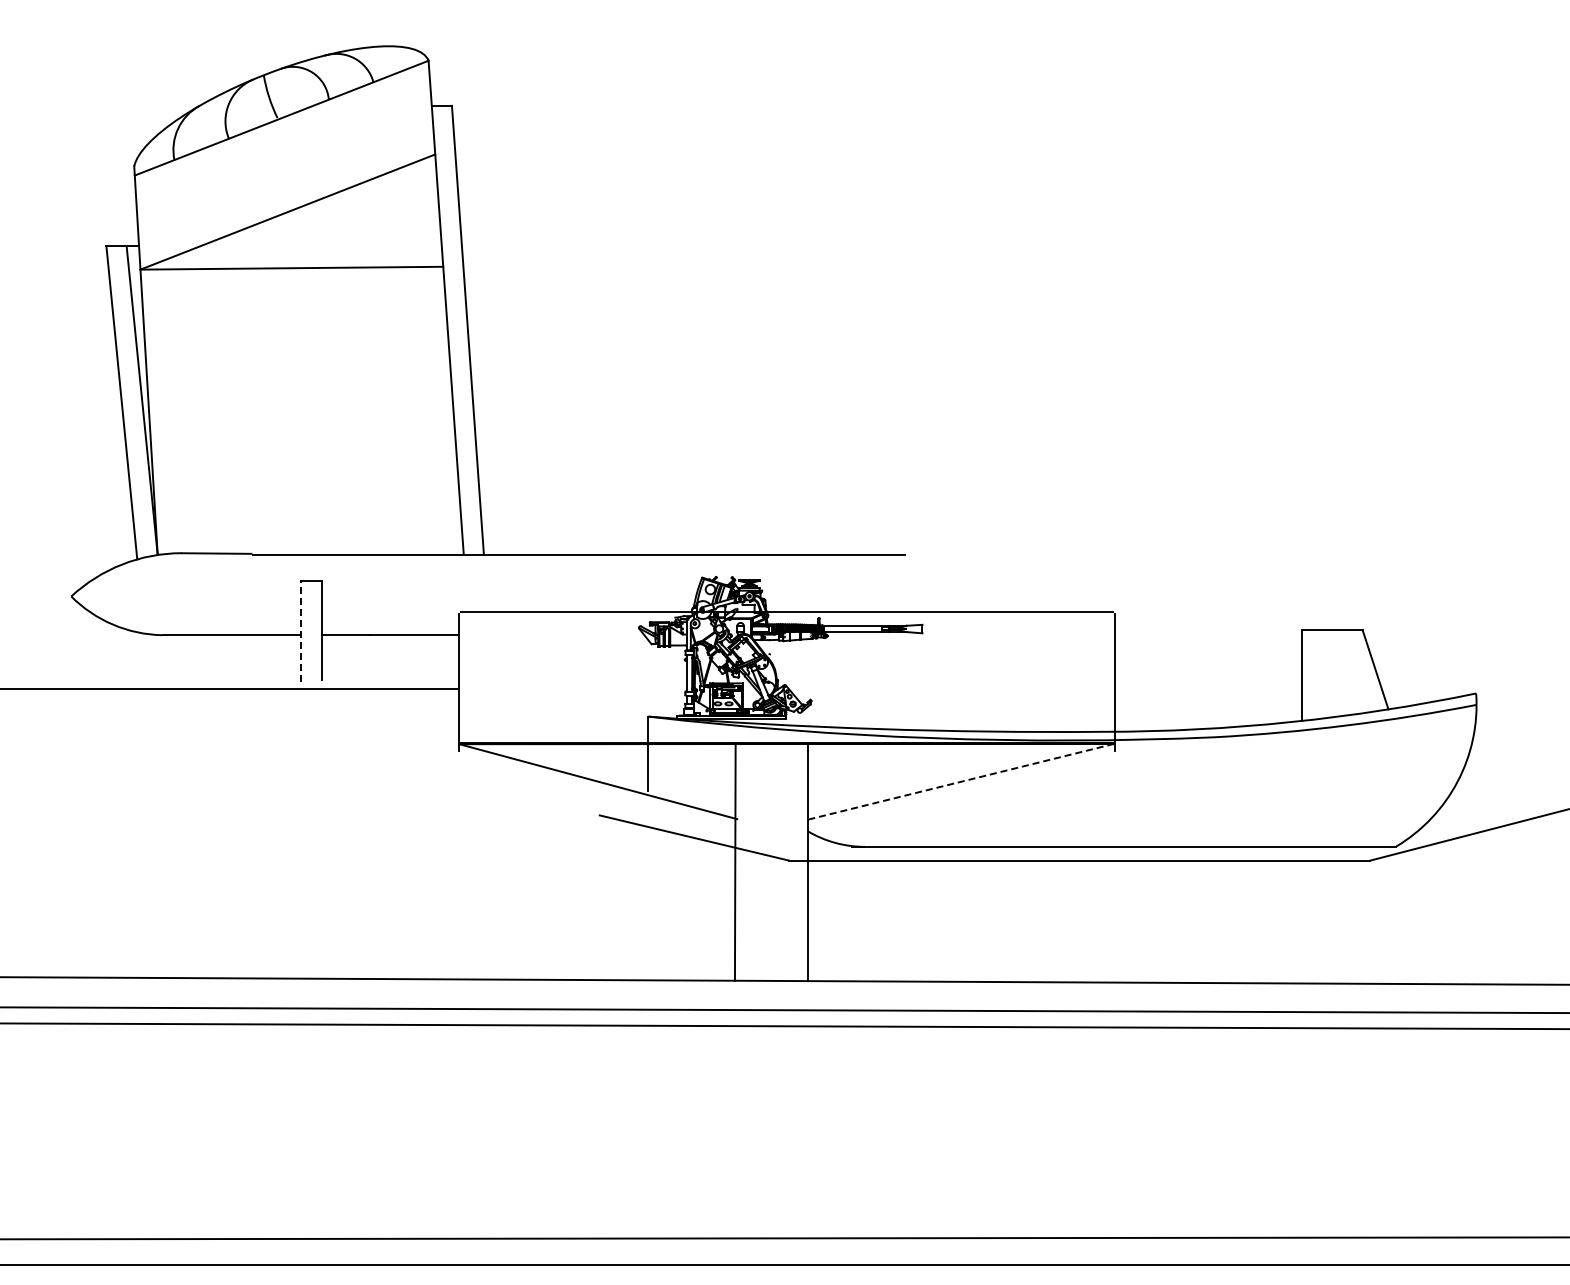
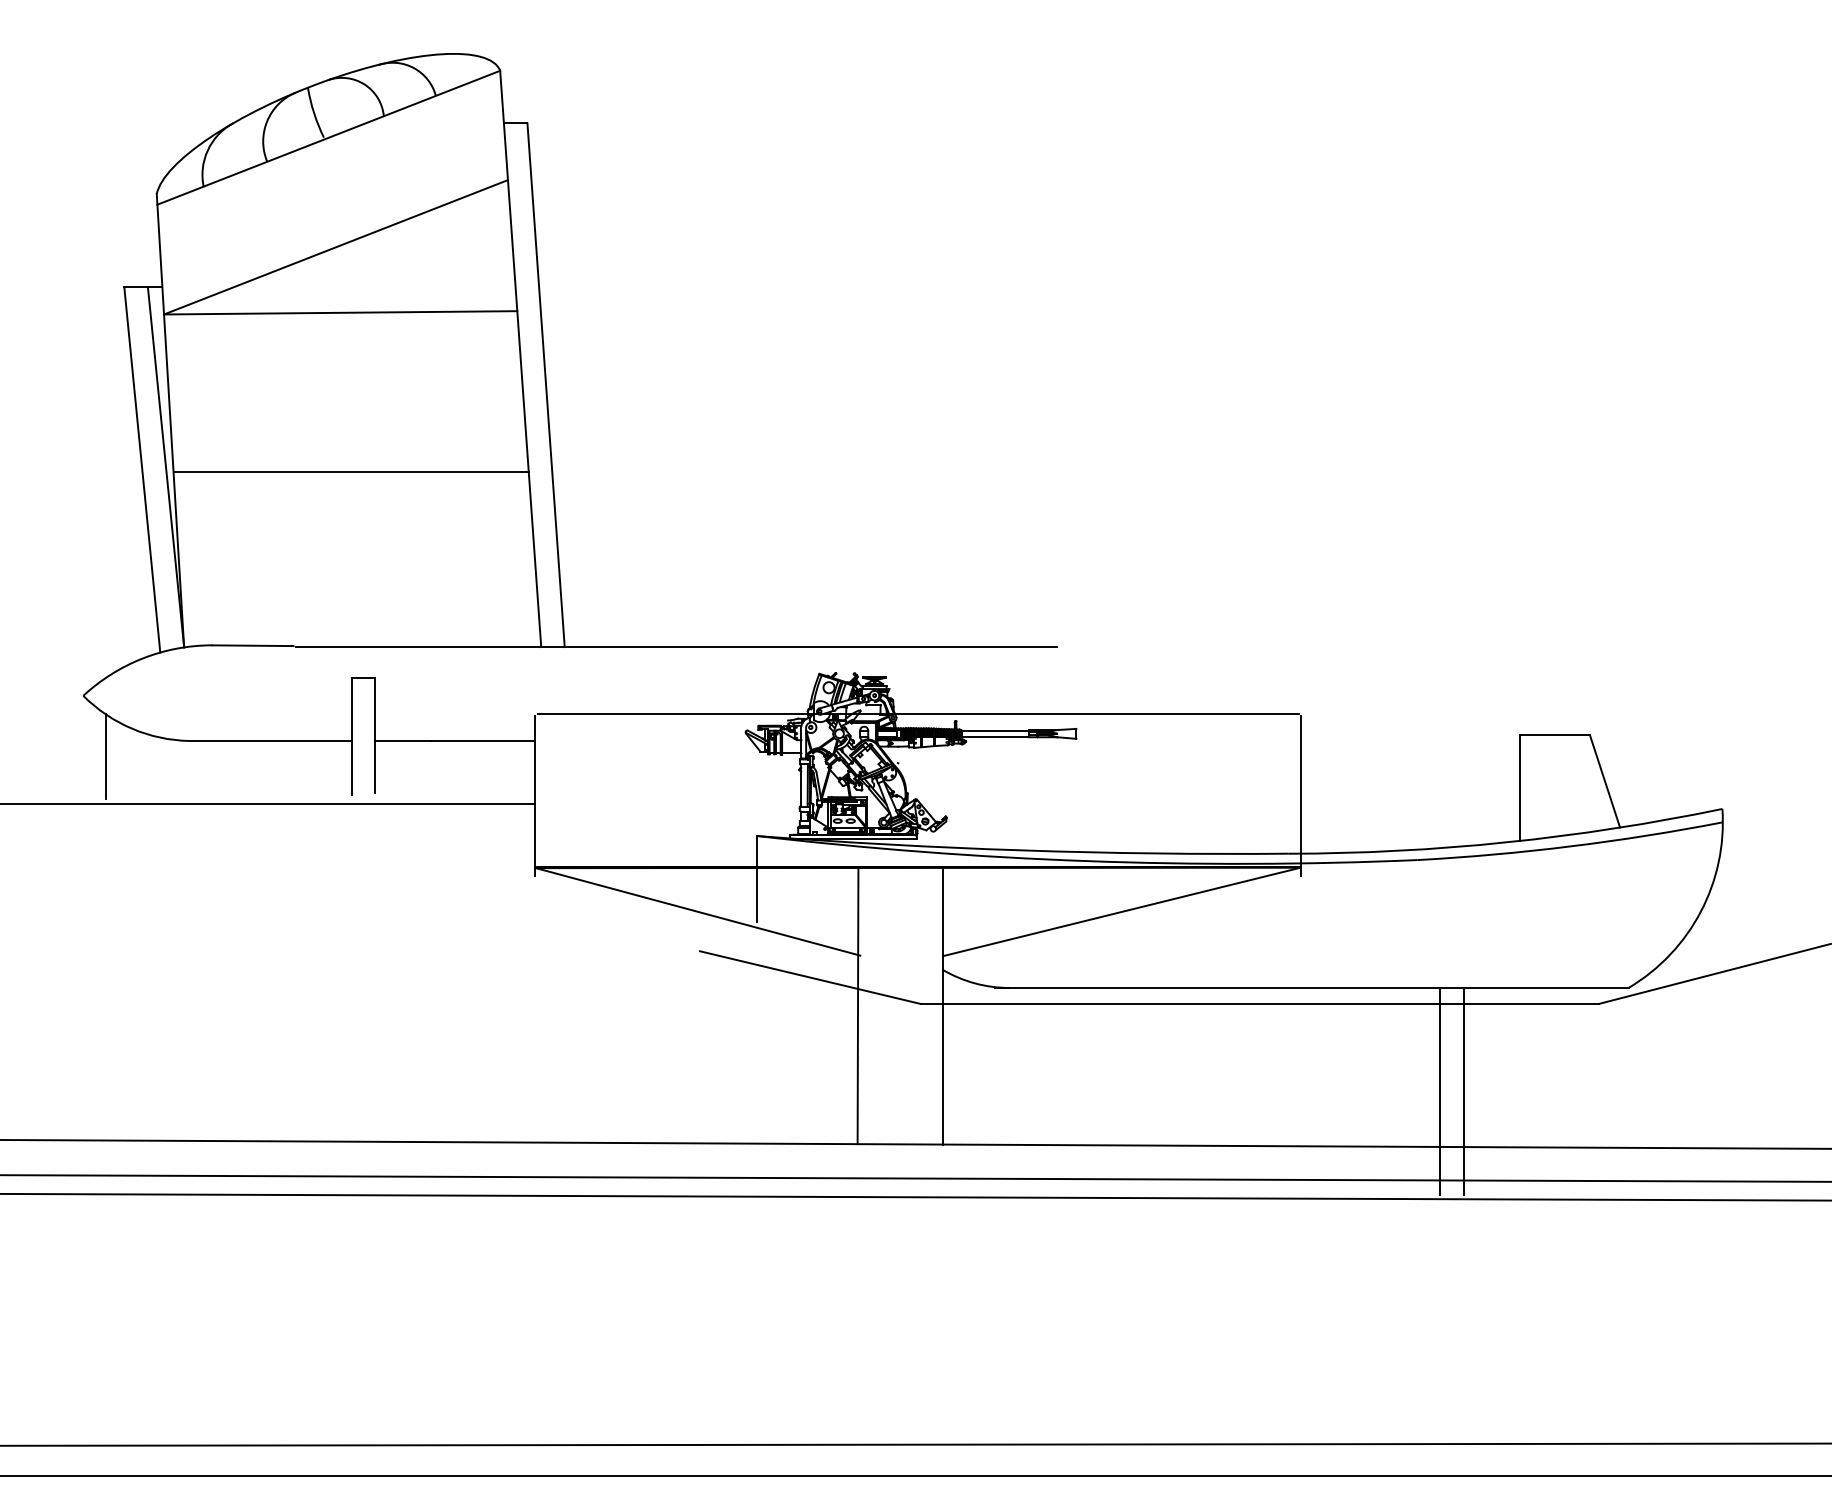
line: (300, 404) -> (350, 471), added
line: (301, 631) -> (351, 736), dashed -> solid
line: (90, 648) -> (105, 756), added
line: (961, 781) -> (1121, 911), dashed -> solid
line: (1234, 935) -> (1440, 1091), added
line: (1254, 935) -> (1463, 1091), added

